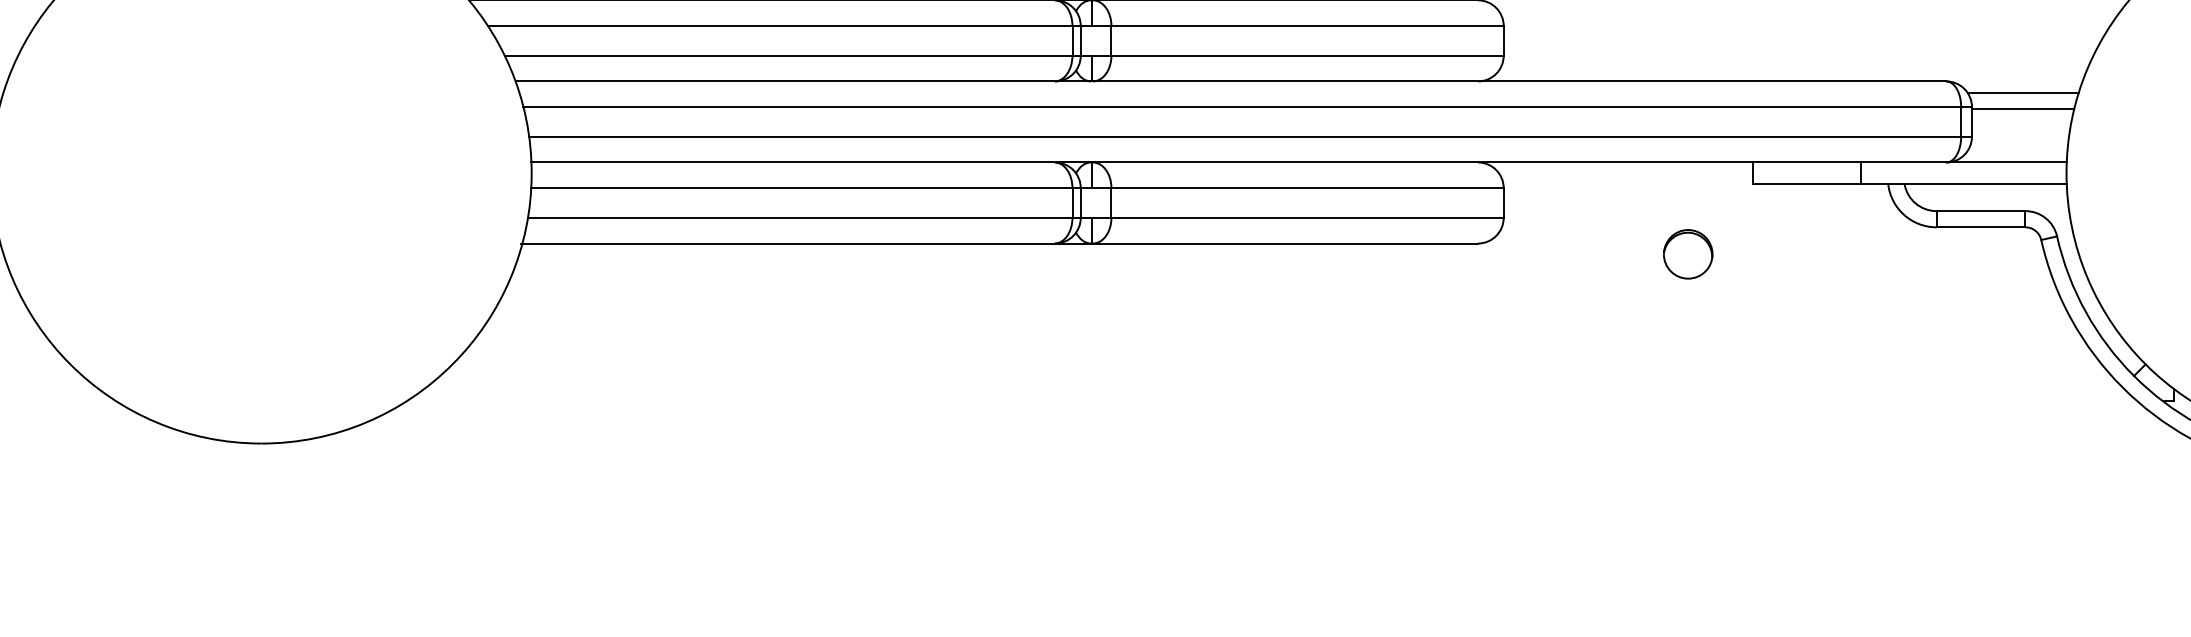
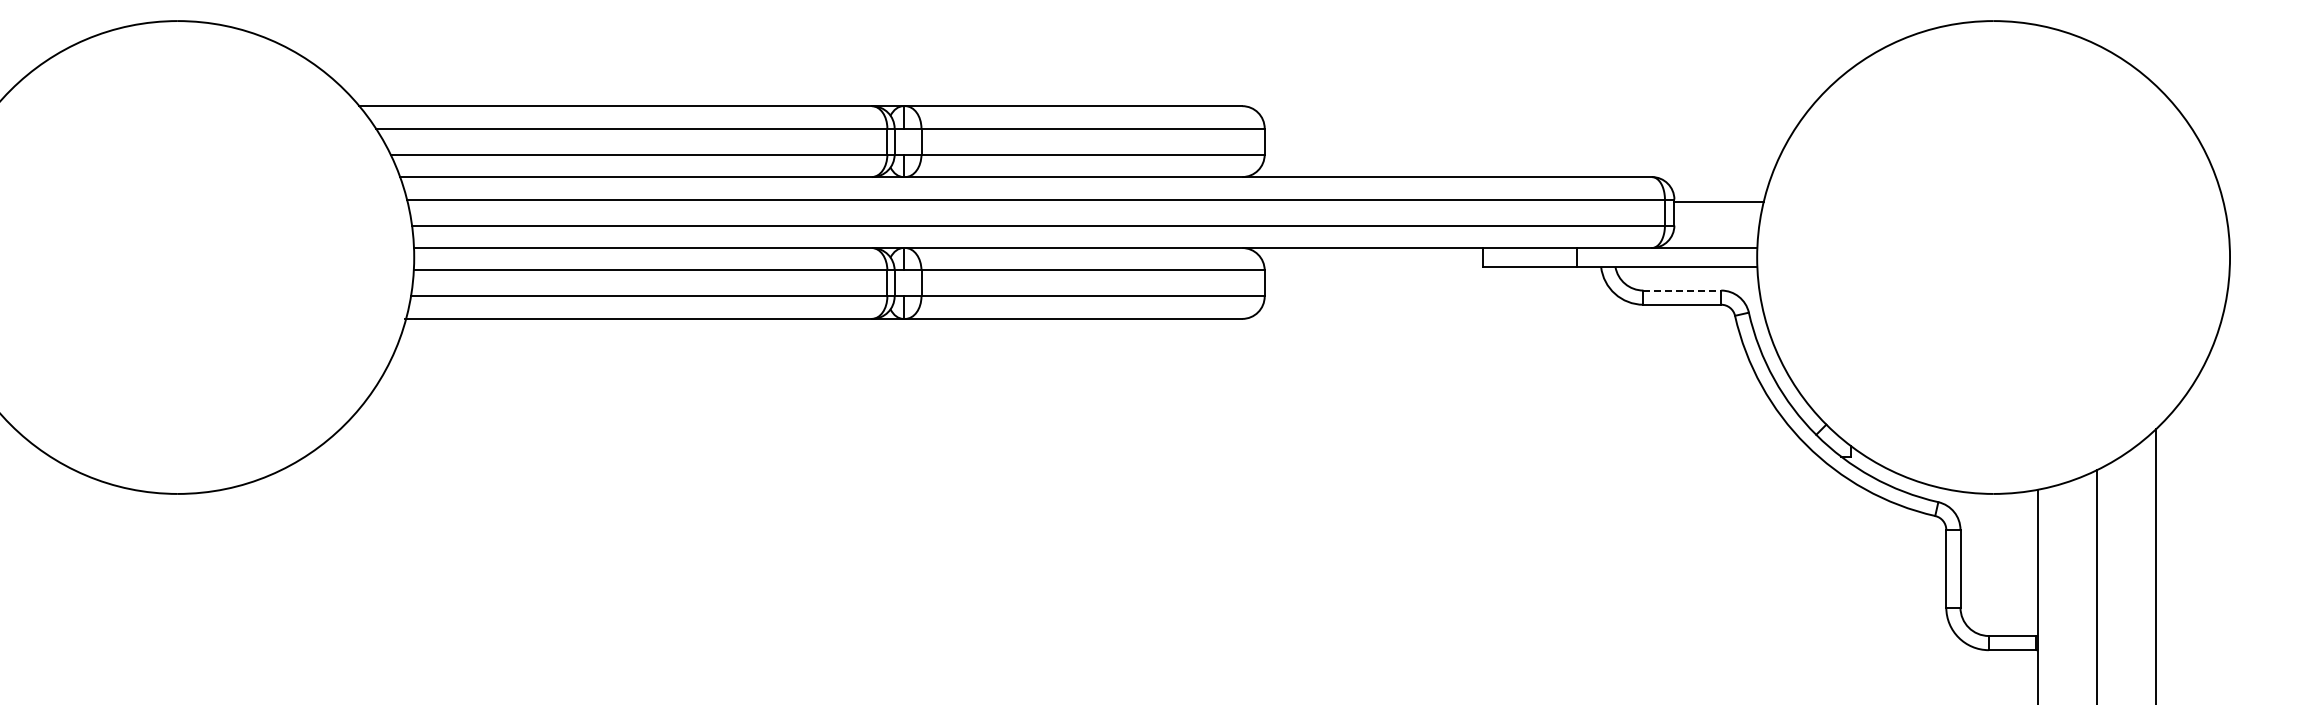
line: (2022, 93) -> (1718, 187), removed
line: (1981, 211) -> (1682, 290), solid -> dashed
part: (1688, 254) -> (1426, 328), removed

